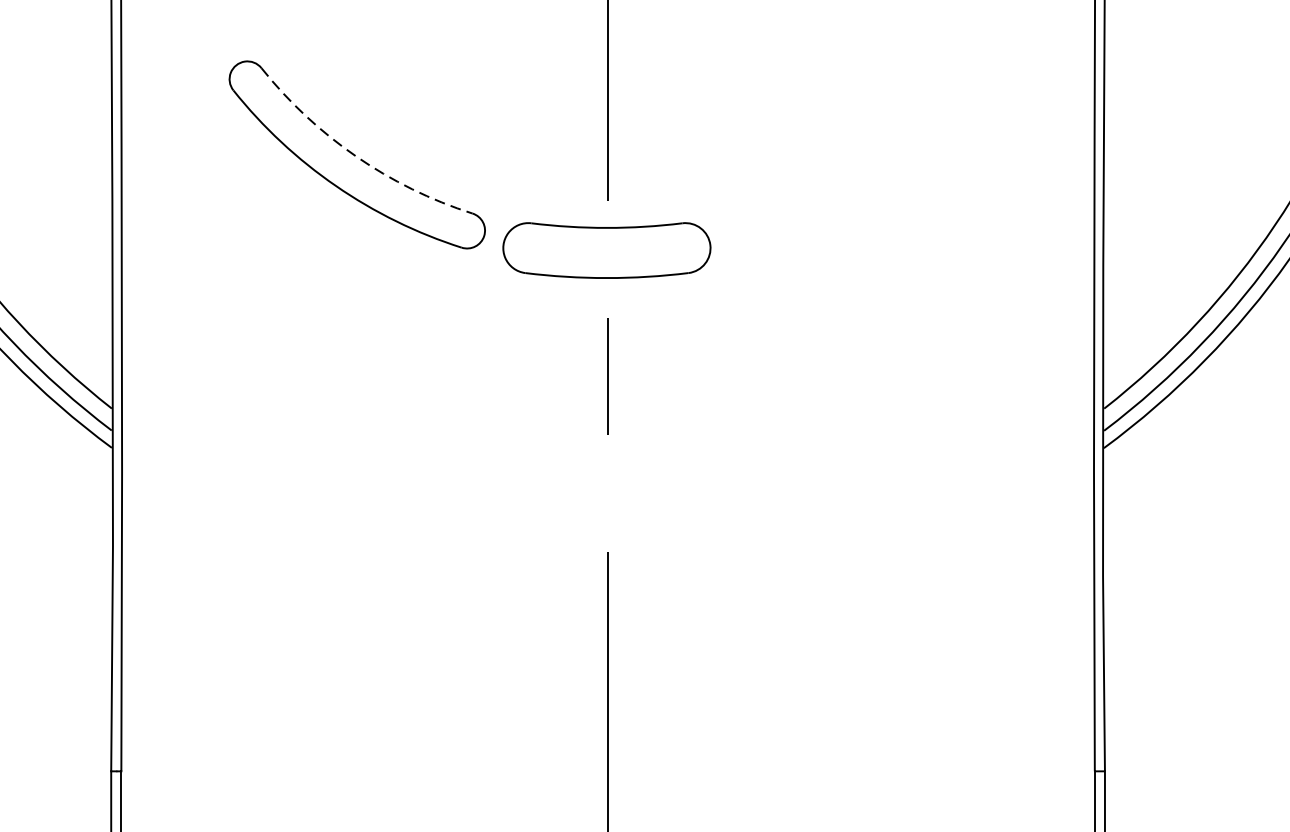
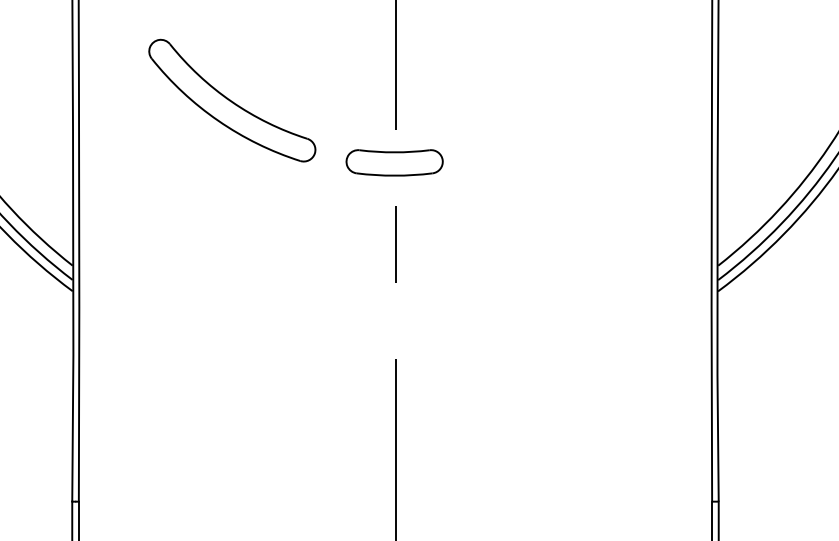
arc: (356, 156) -> (231, 101), dashed -> solid
part: (606, 249) -> (394, 162), size x0.71

